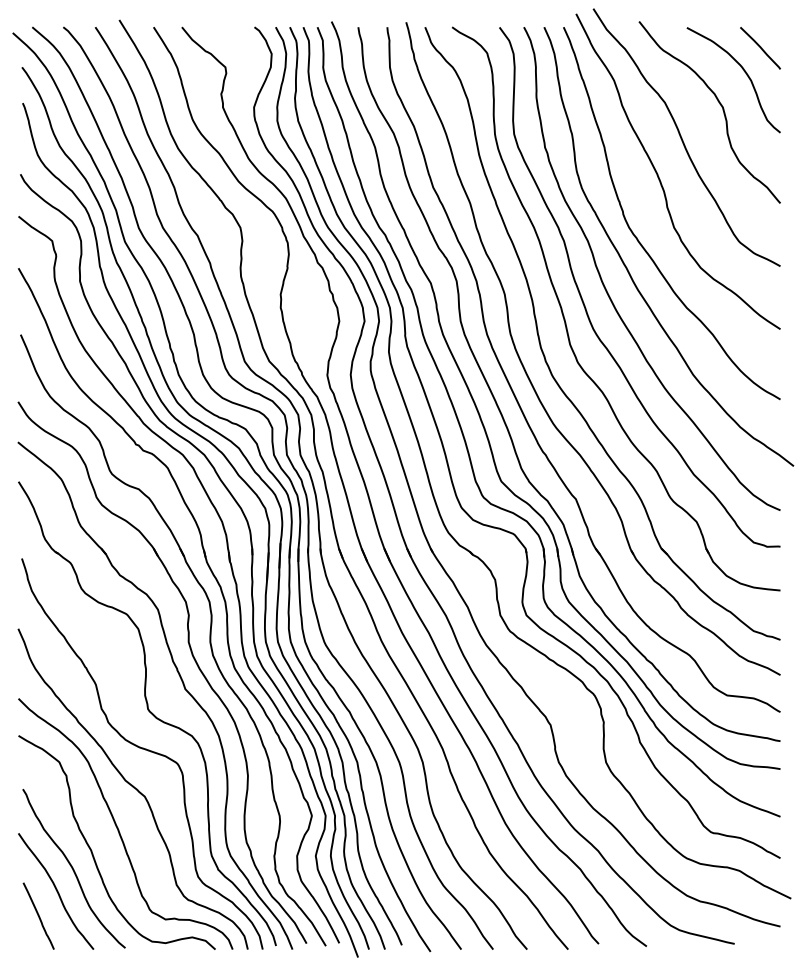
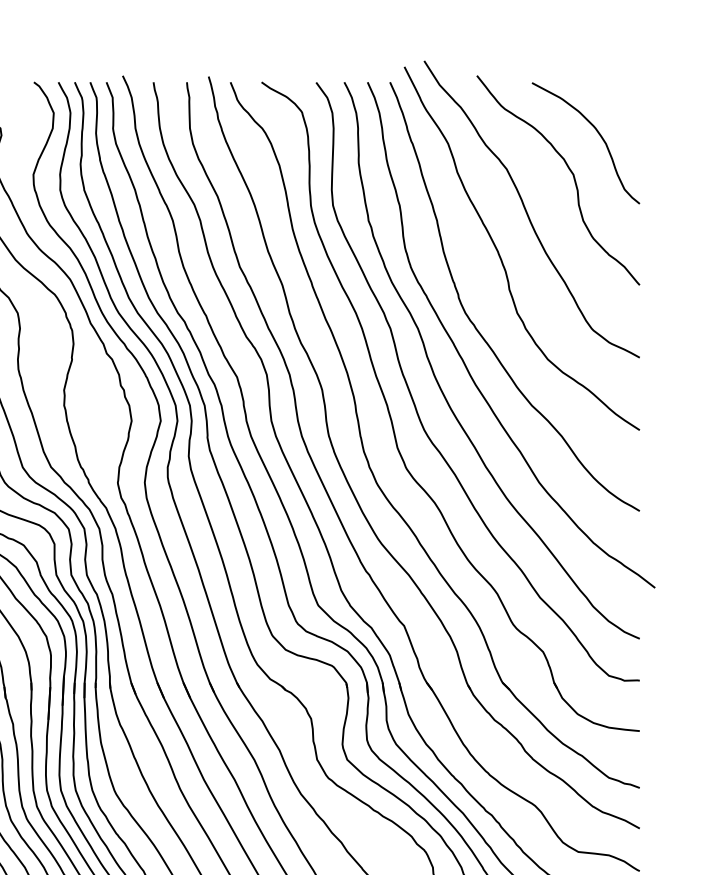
line: (760, 48) -> (616, 106), removed

